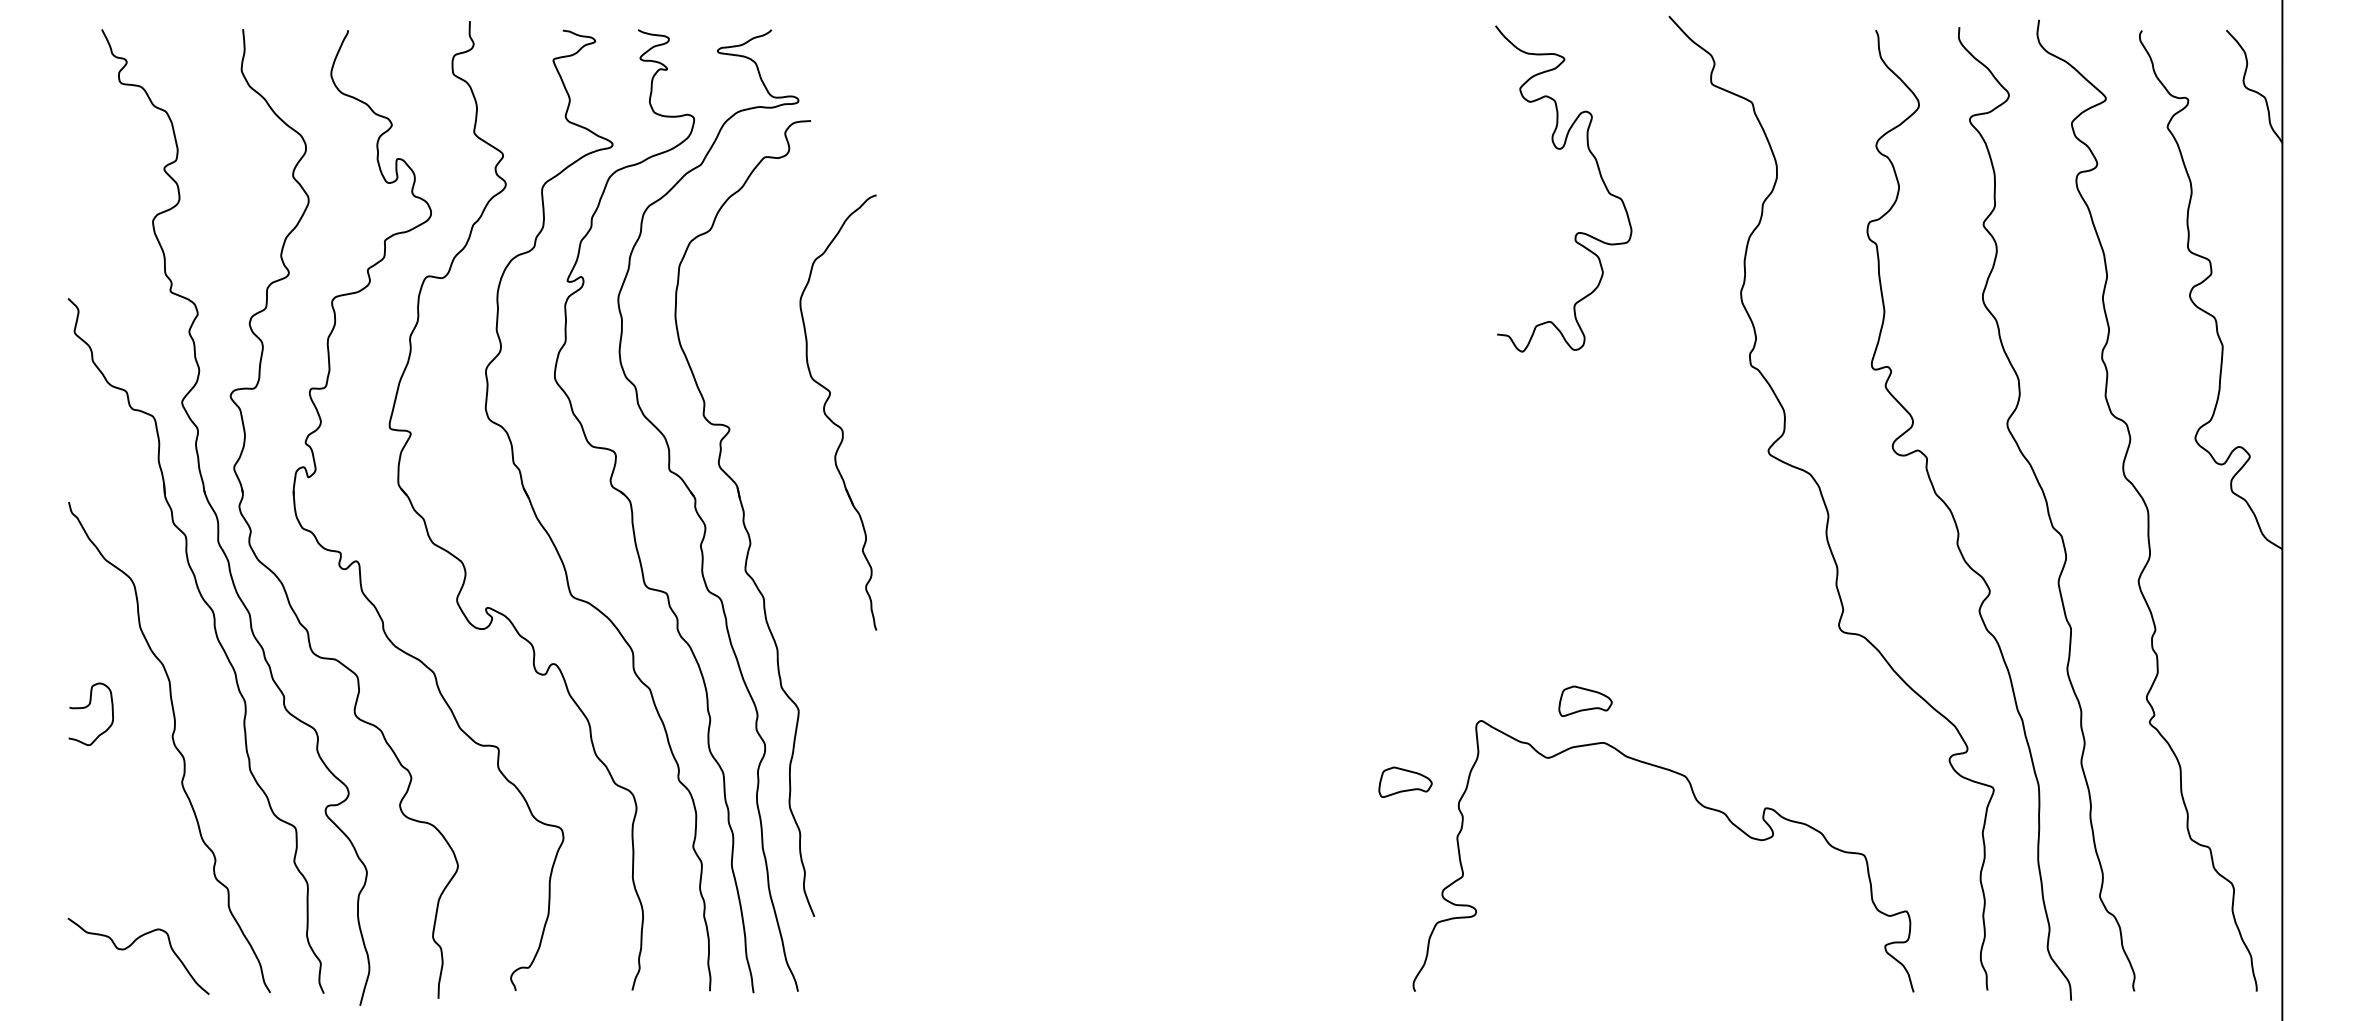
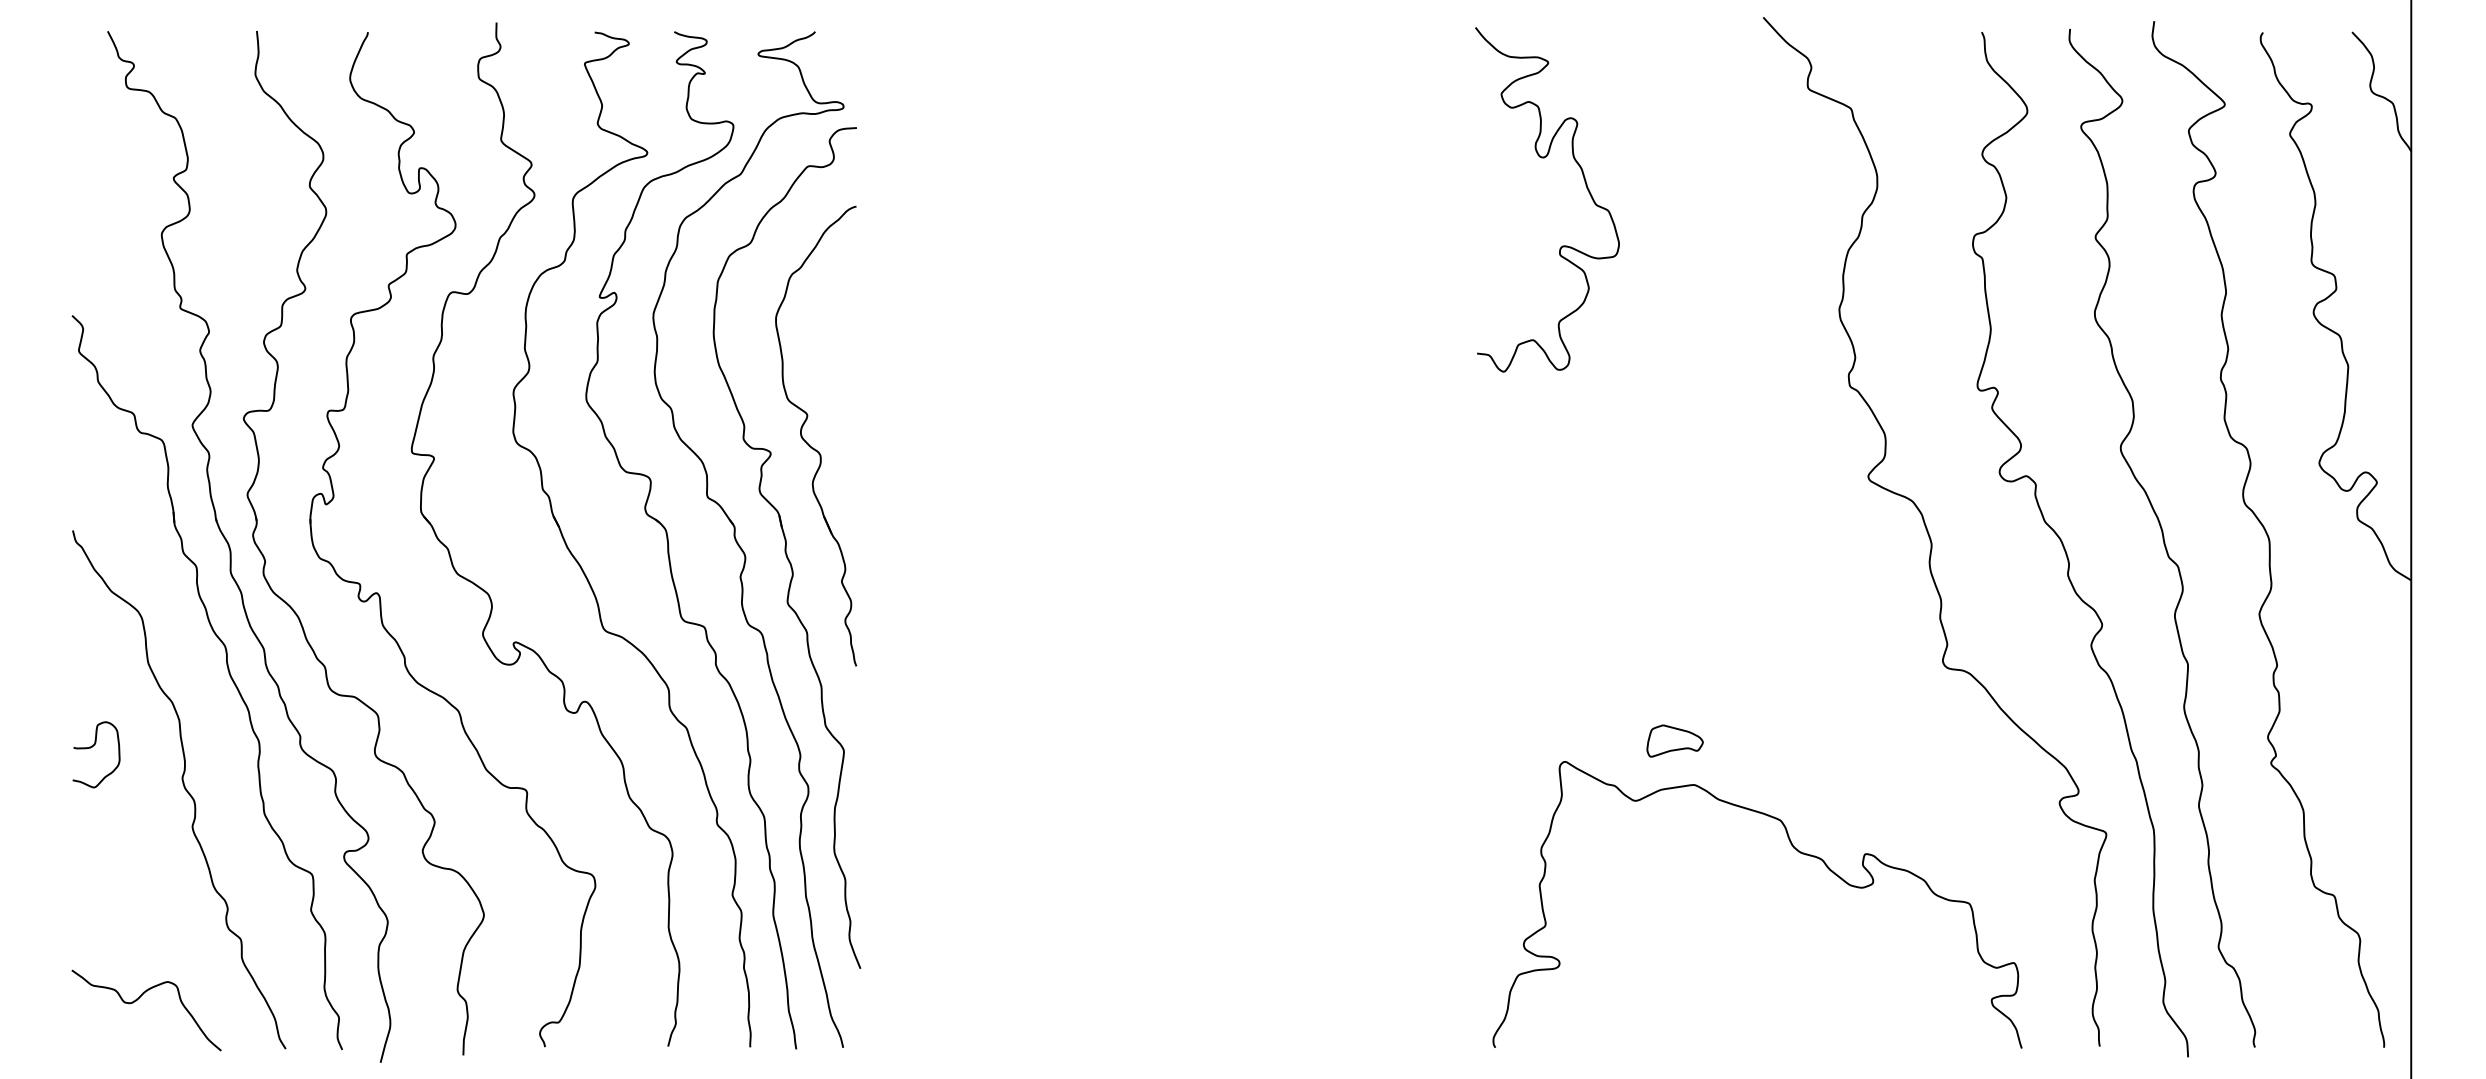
curve: (1600, 177) -> (1586, 187), moved
part: (831, 419) -> (808, 443), moved
part: (1405, 781) -> (1484, 825), removed

